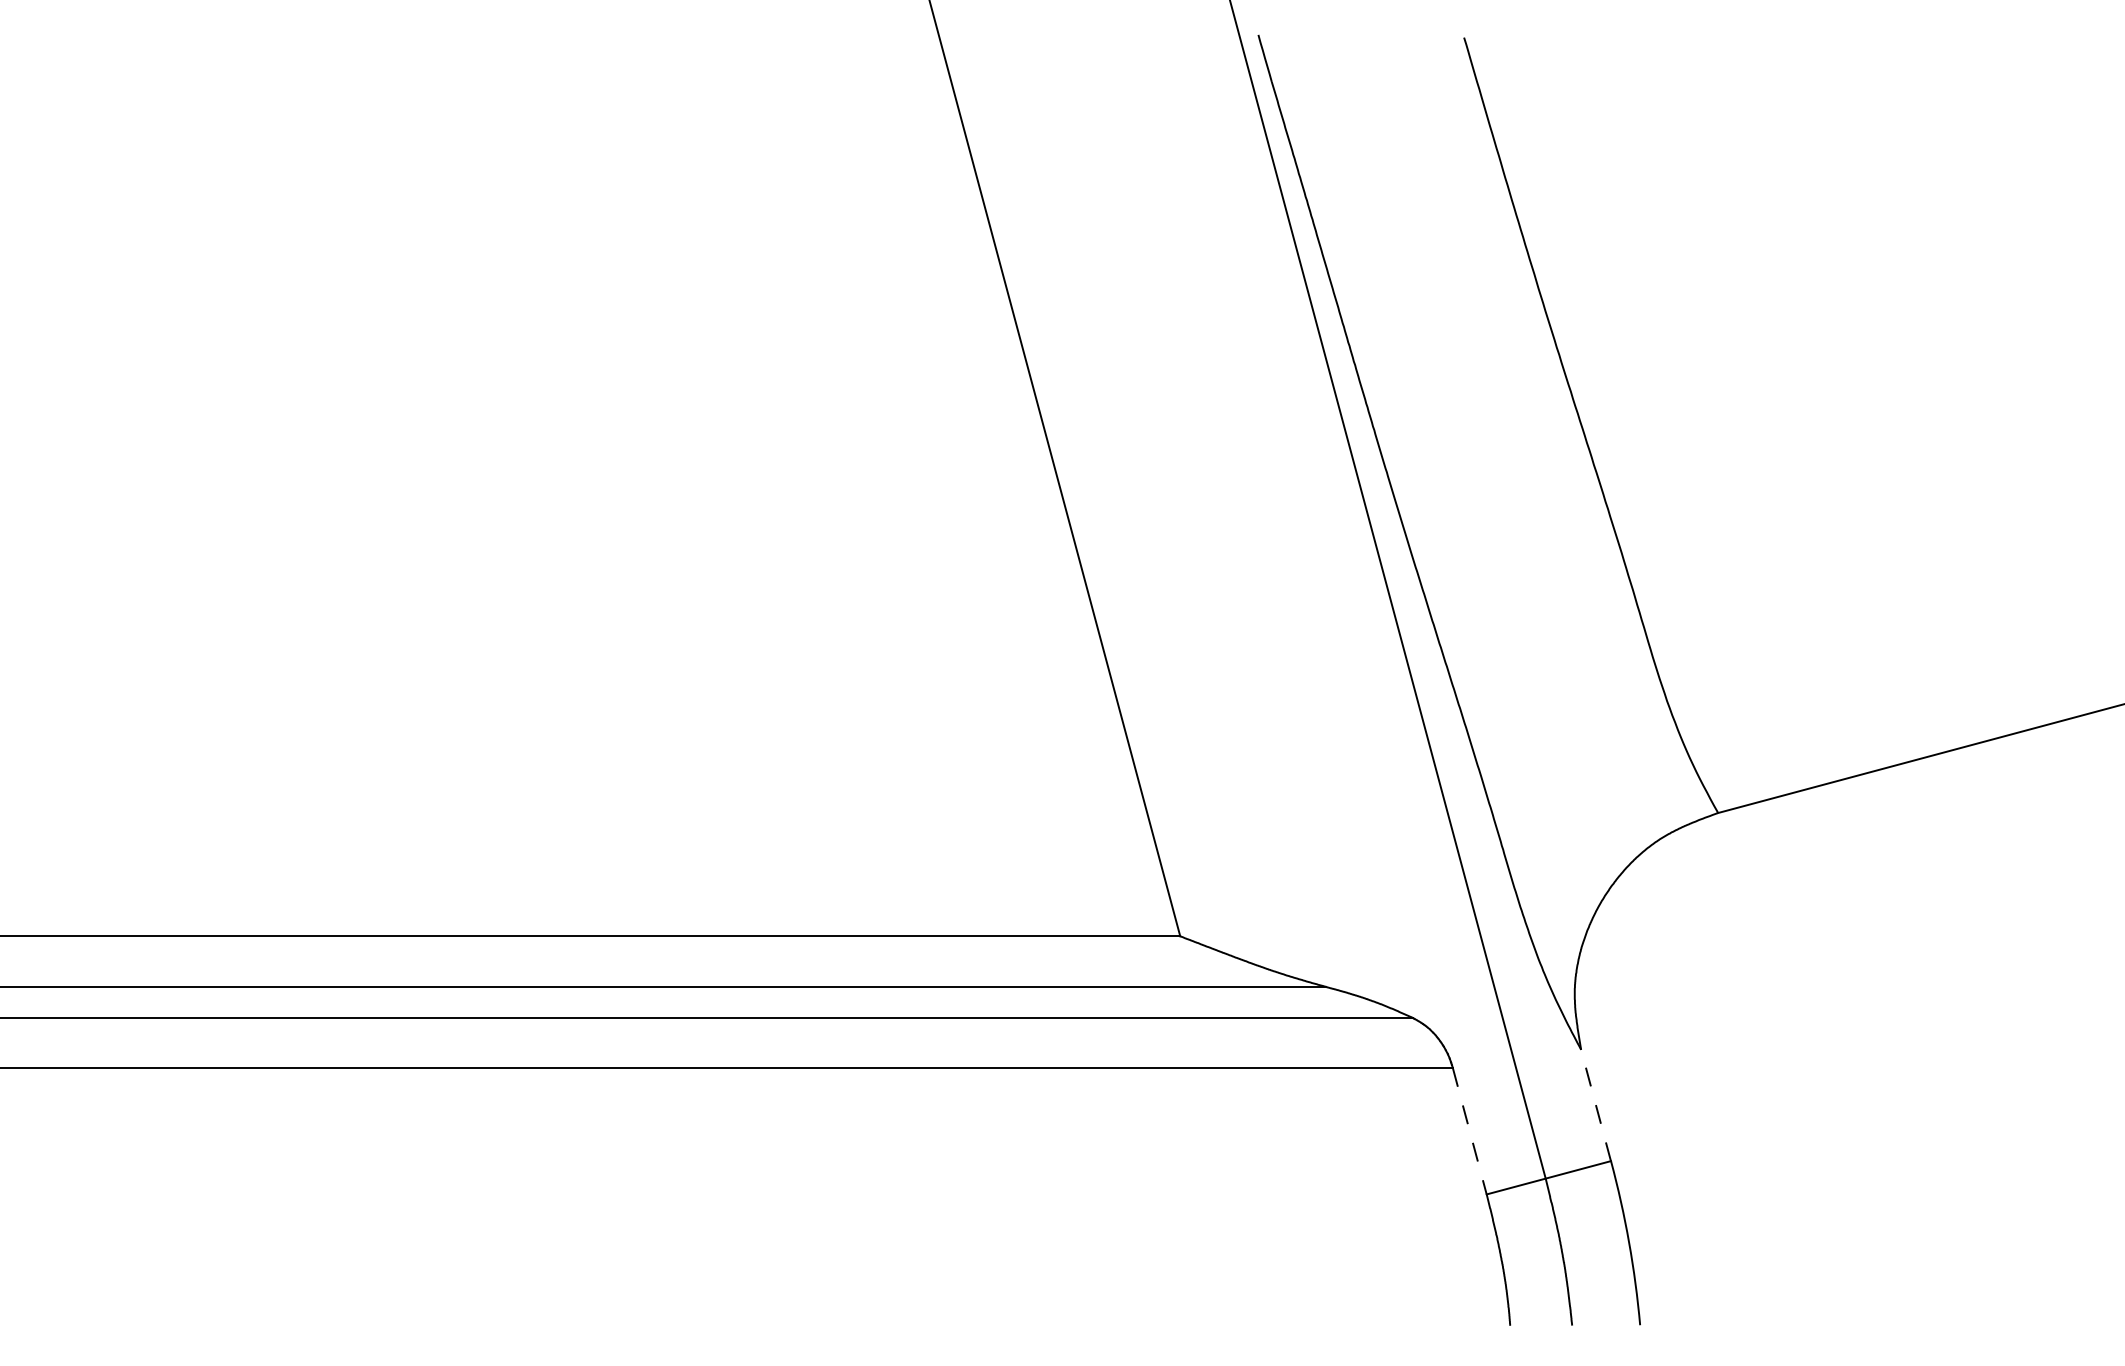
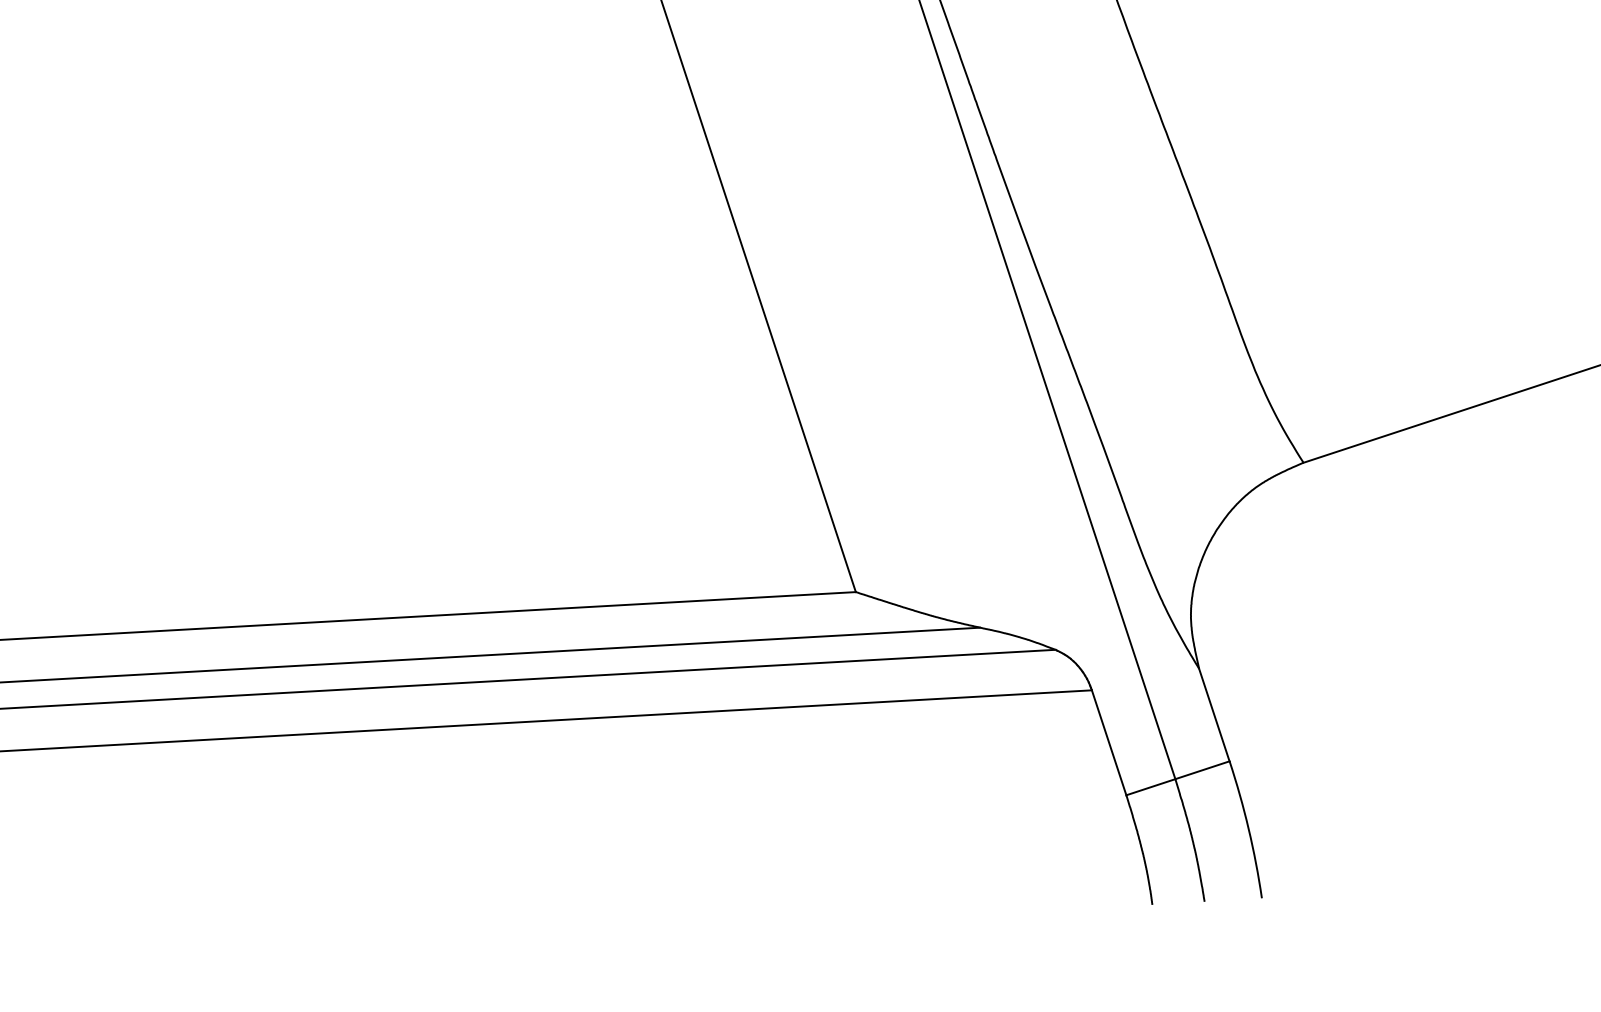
line: (1596, 1105) -> (1214, 715), dashed -> solid
line: (1469, 1131) -> (1108, 743), dashed -> solid

